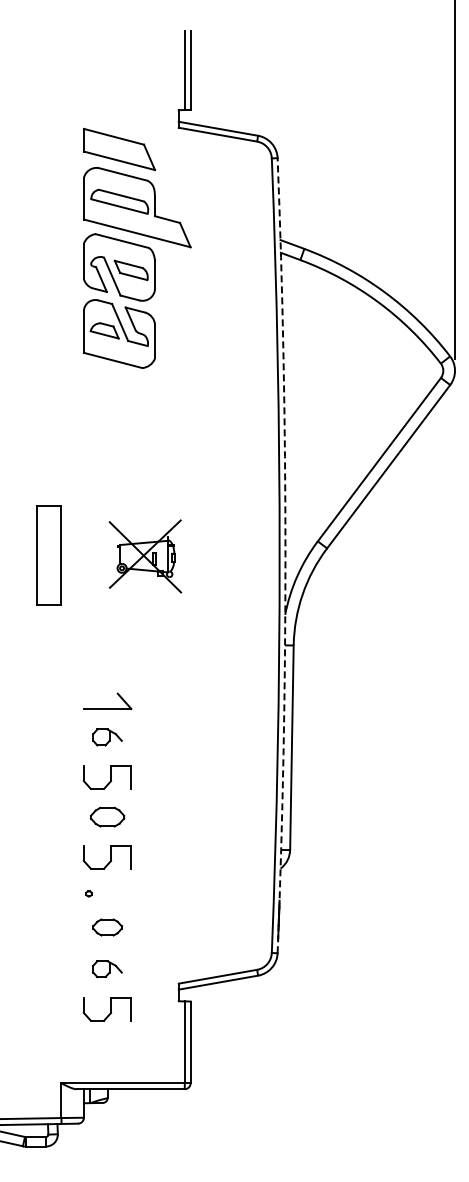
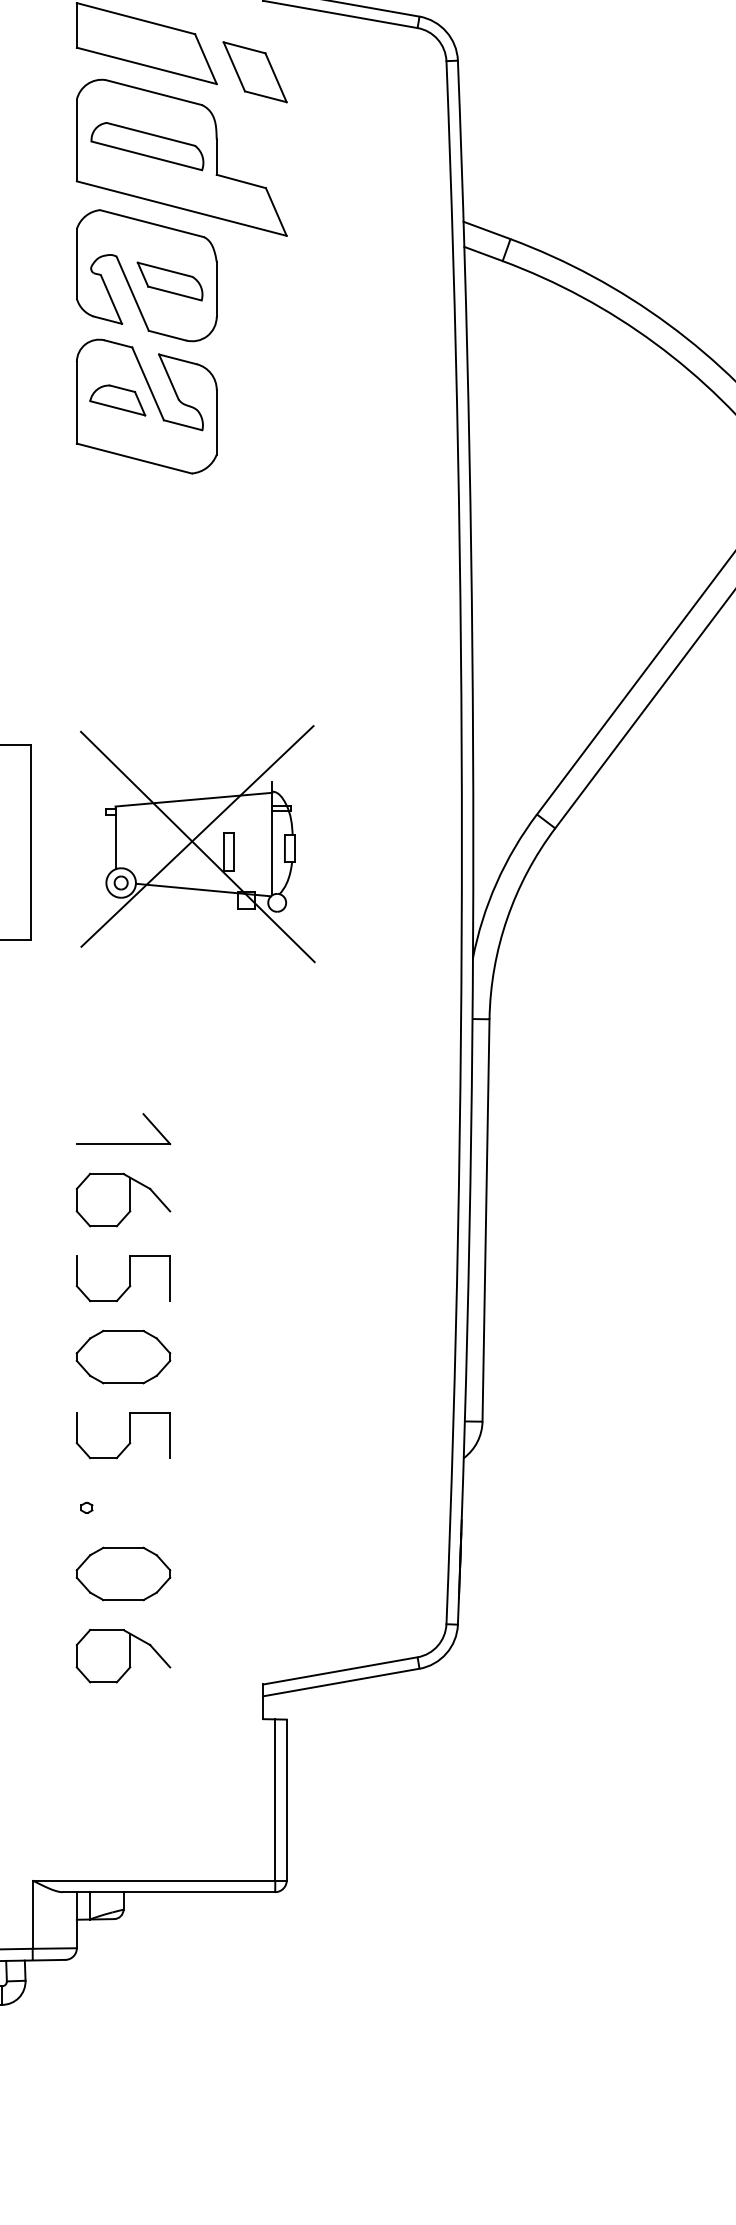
part: (174, 163) -> (255, 71), added
arc: (285, 555) -> (473, 842), dashed -> solid
part: (145, 556) -> (197, 844), size x1.67
part: (107, 737) -> (123, 1200), size x1.67
part: (107, 816) -> (123, 1355), size x1.43
part: (107, 927) -> (123, 1574), size x1.67
part: (107, 968) -> (123, 1654), size x1.67
part: (106, 1009) -> (121, 1735), removed

